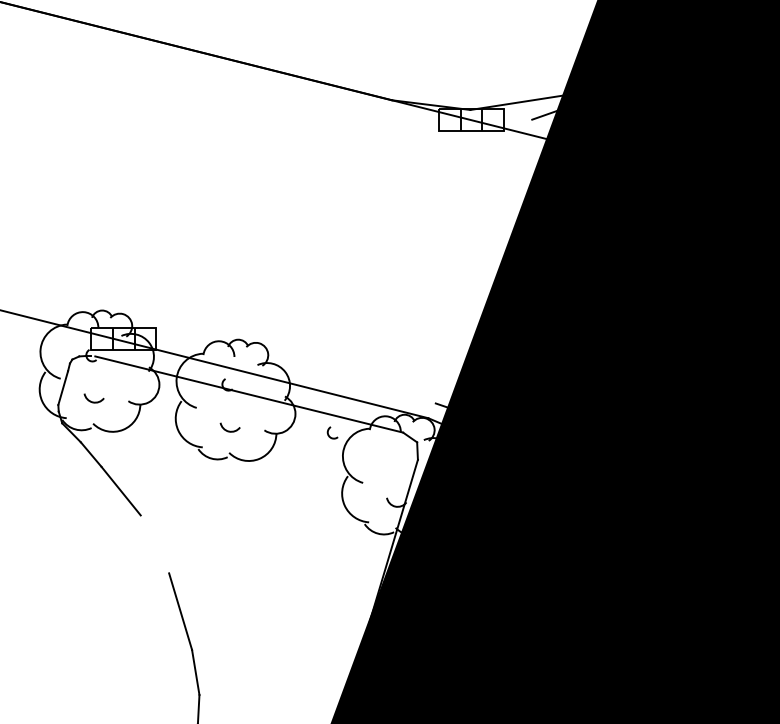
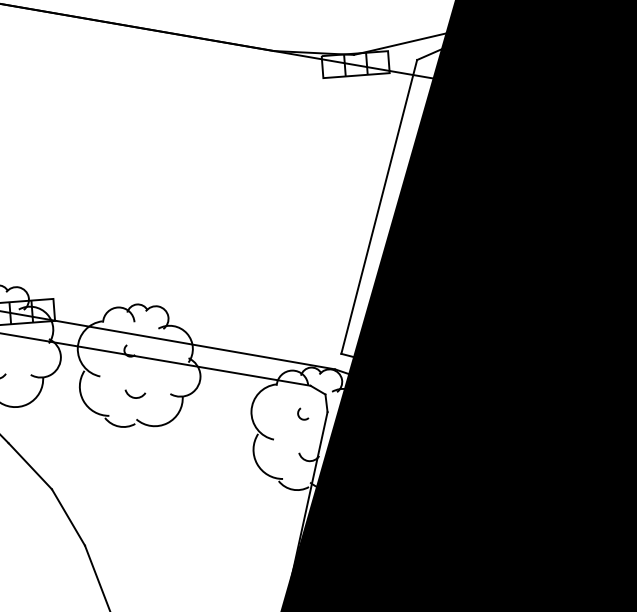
line: (483, 261) -> (378, 206), added
arc: (329, 430) -> (299, 411), moved
line: (154, 544) -> (68, 517), added

